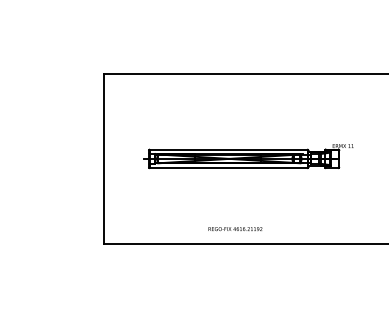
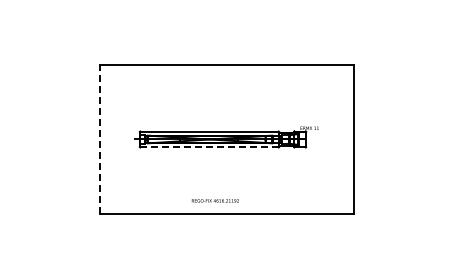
line: (104, 158) -> (100, 139), solid -> dashed
line: (229, 168) -> (210, 147), solid -> dashed

